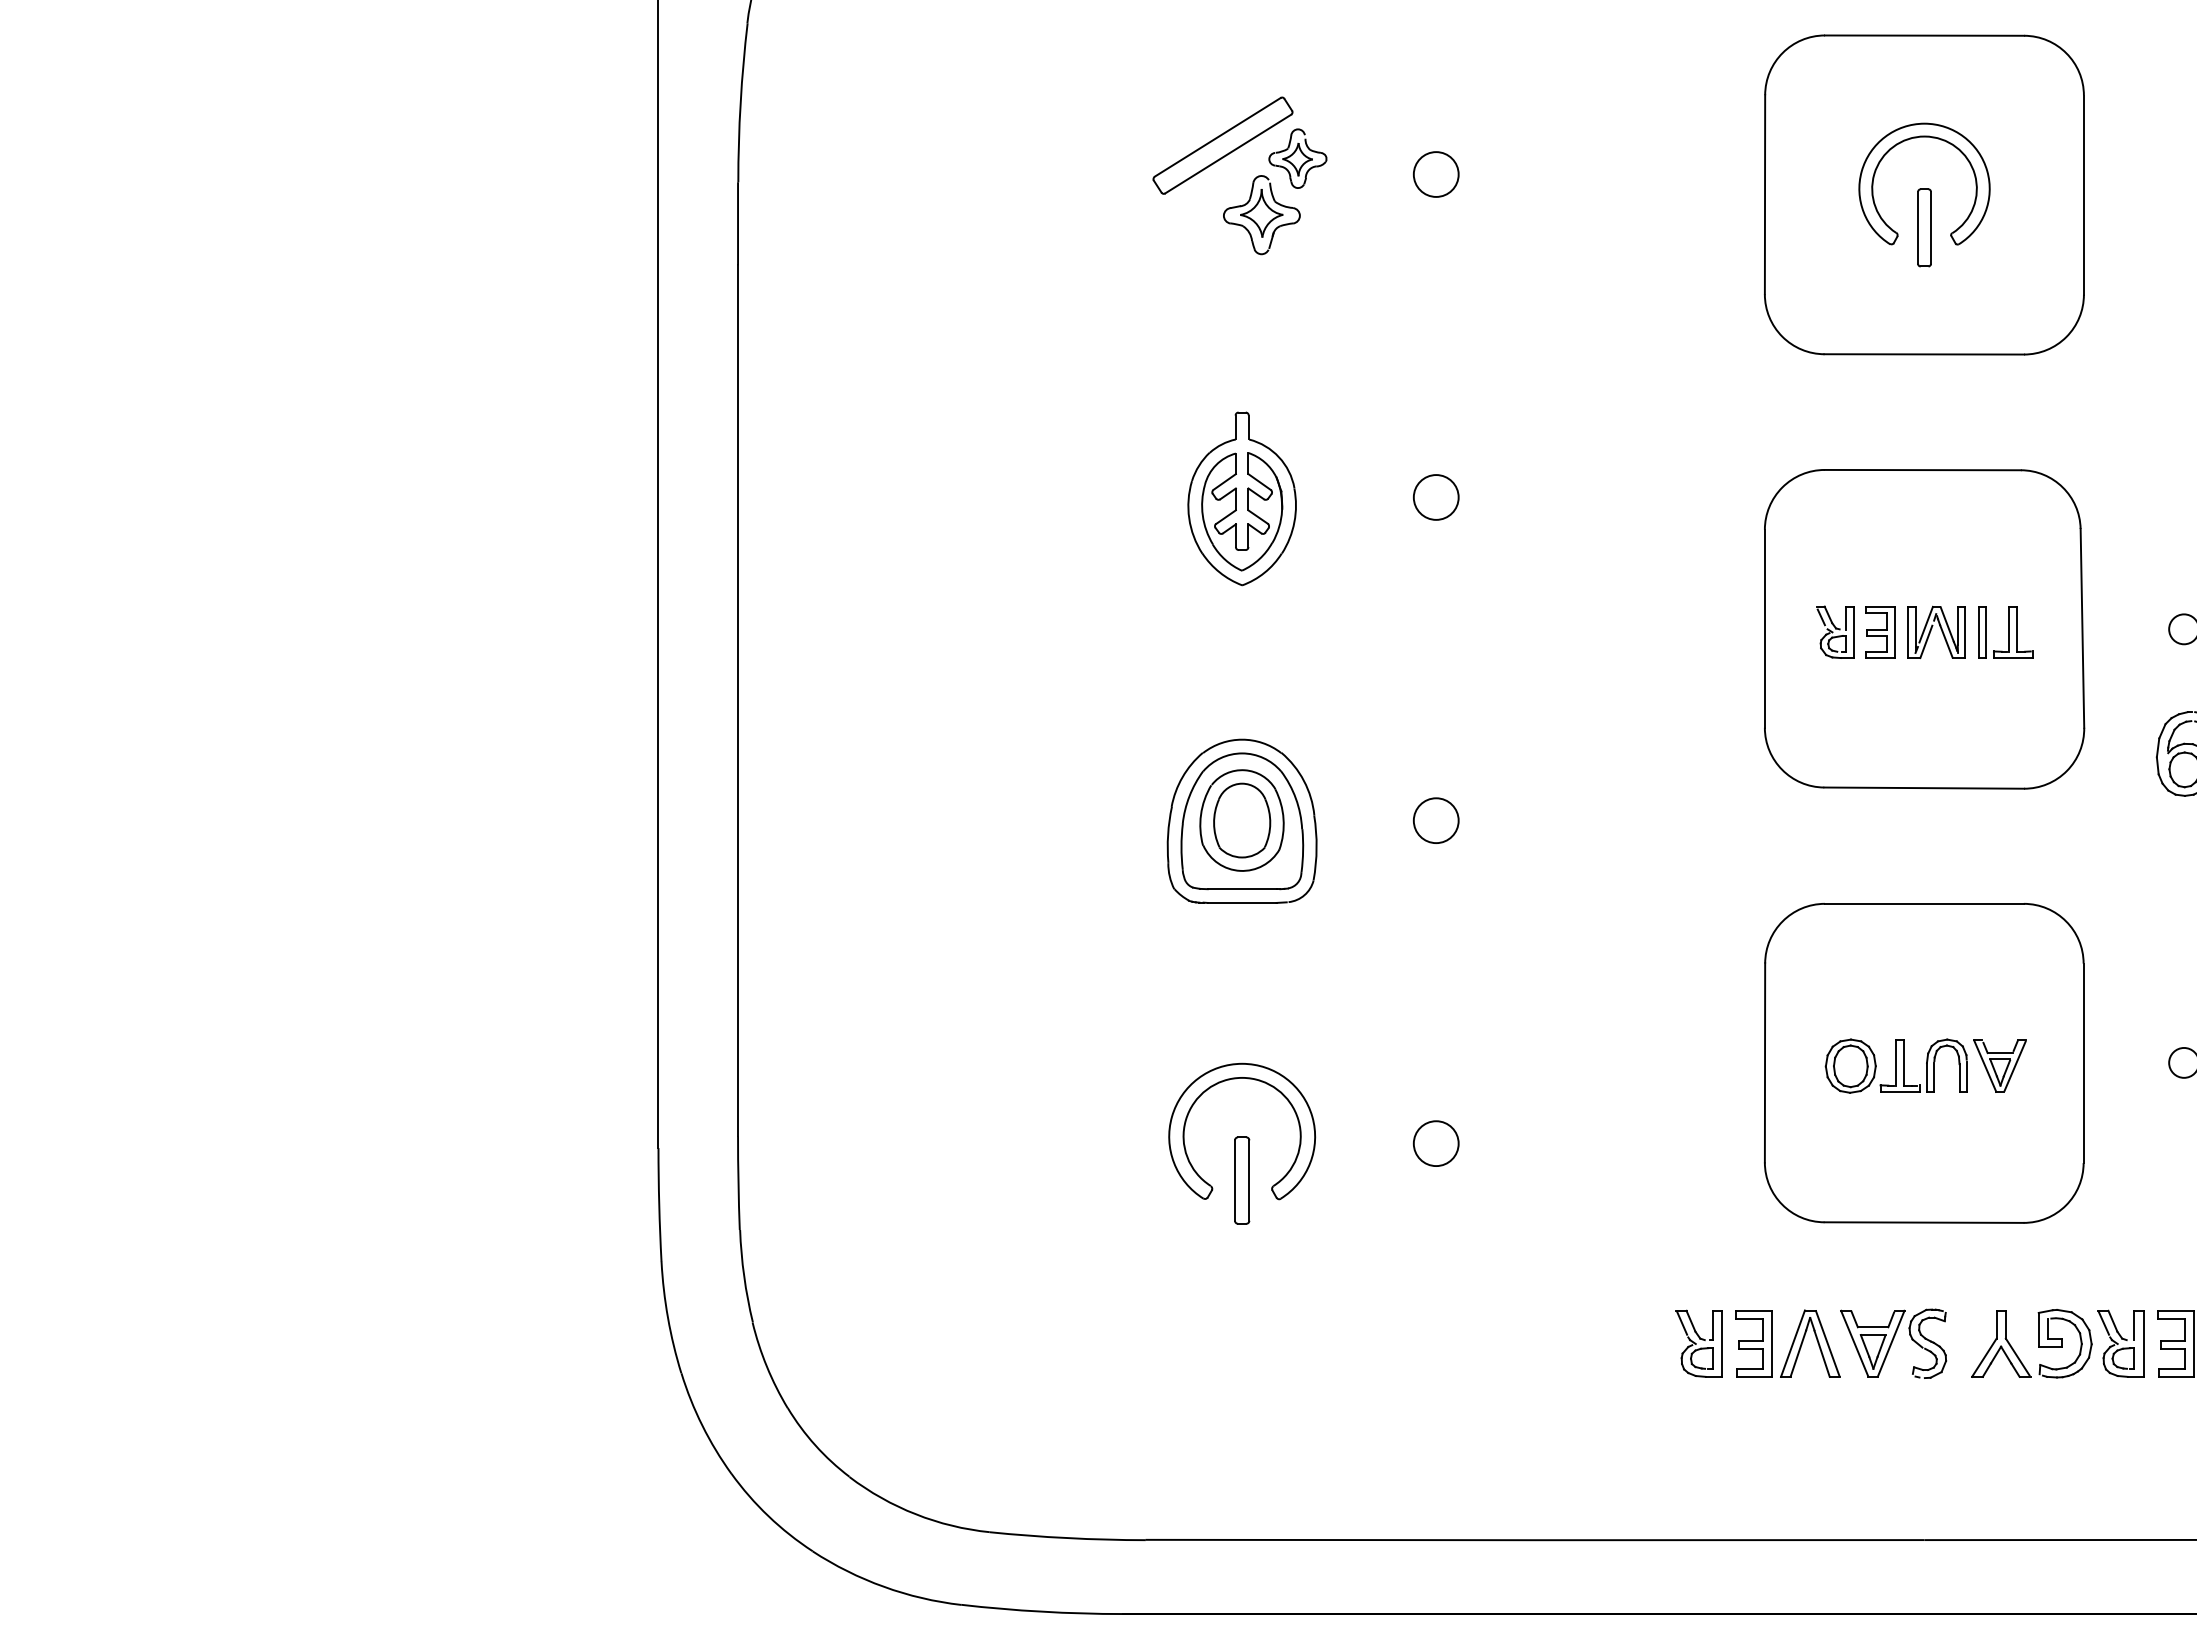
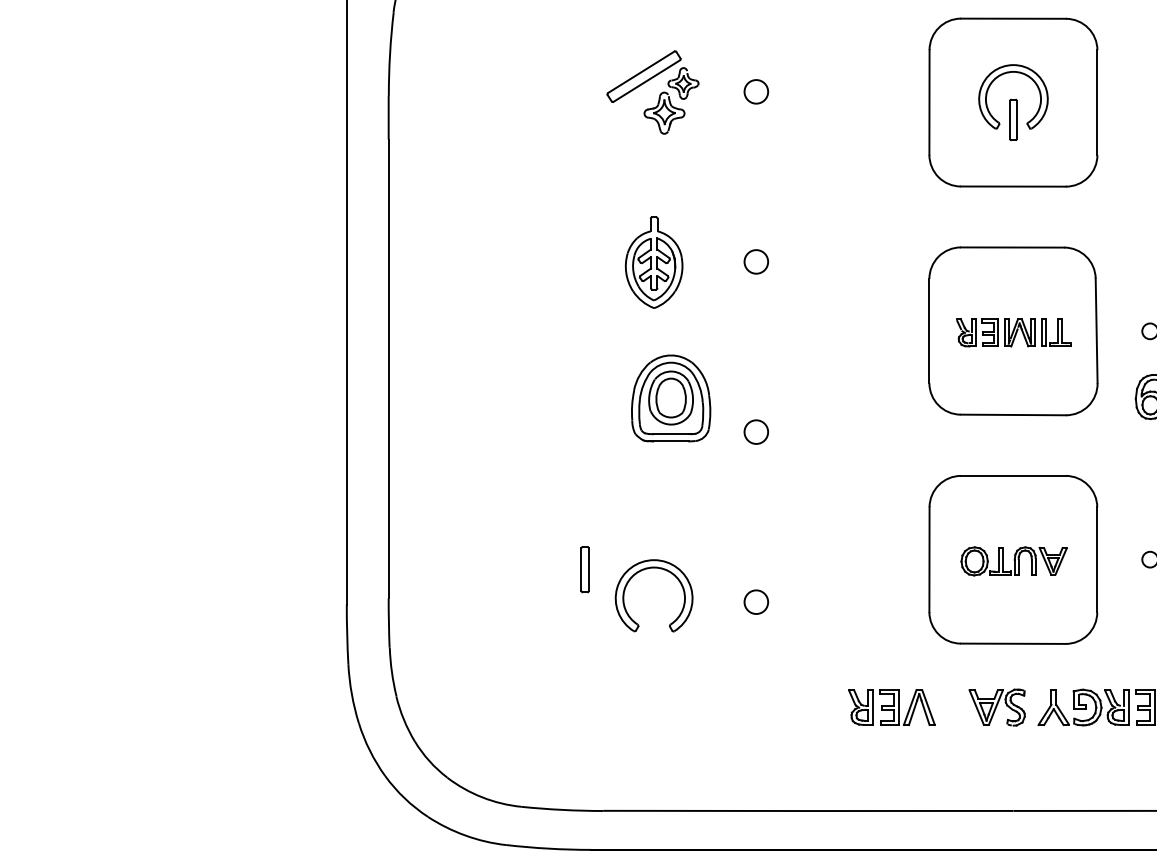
part: (1242, 821) -> (671, 398), moved
part: (1240, 1180) -> (584, 569), moved
part: (1757, 1343) -> (891, 707), moved

